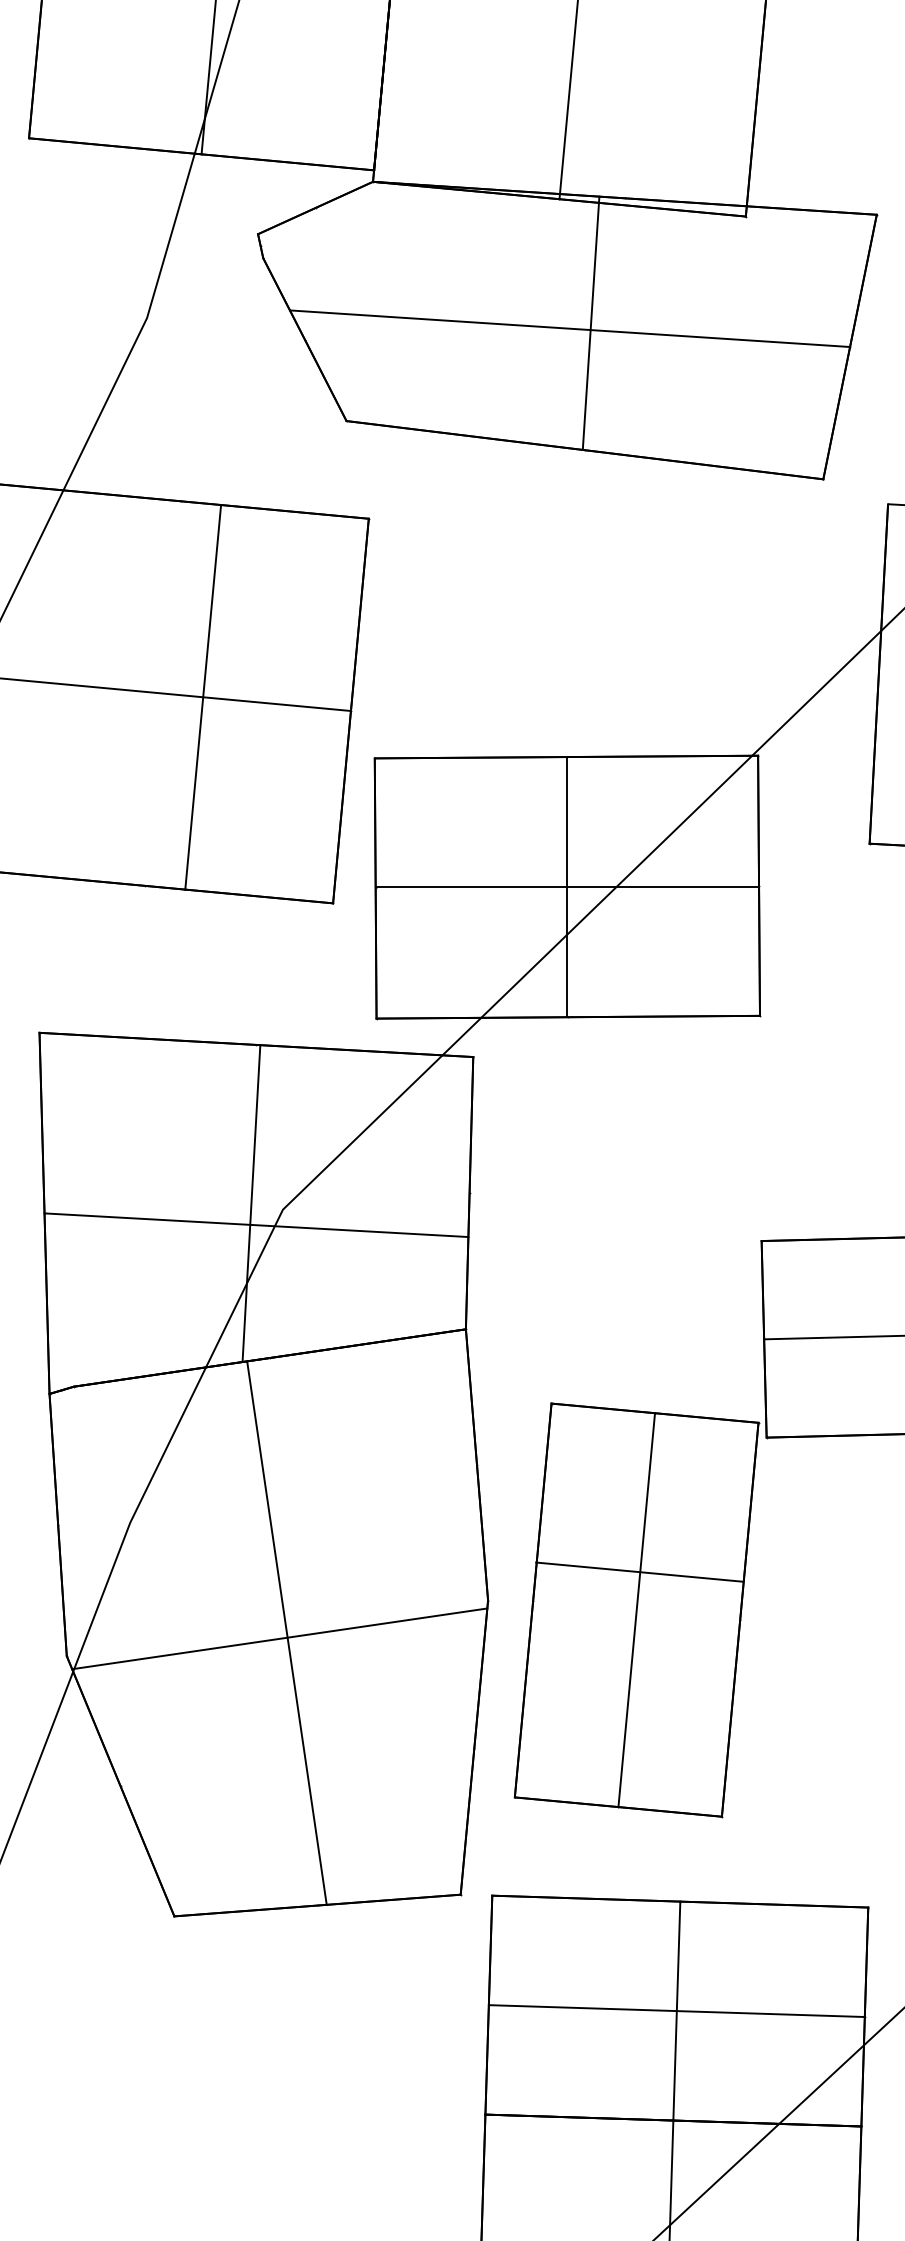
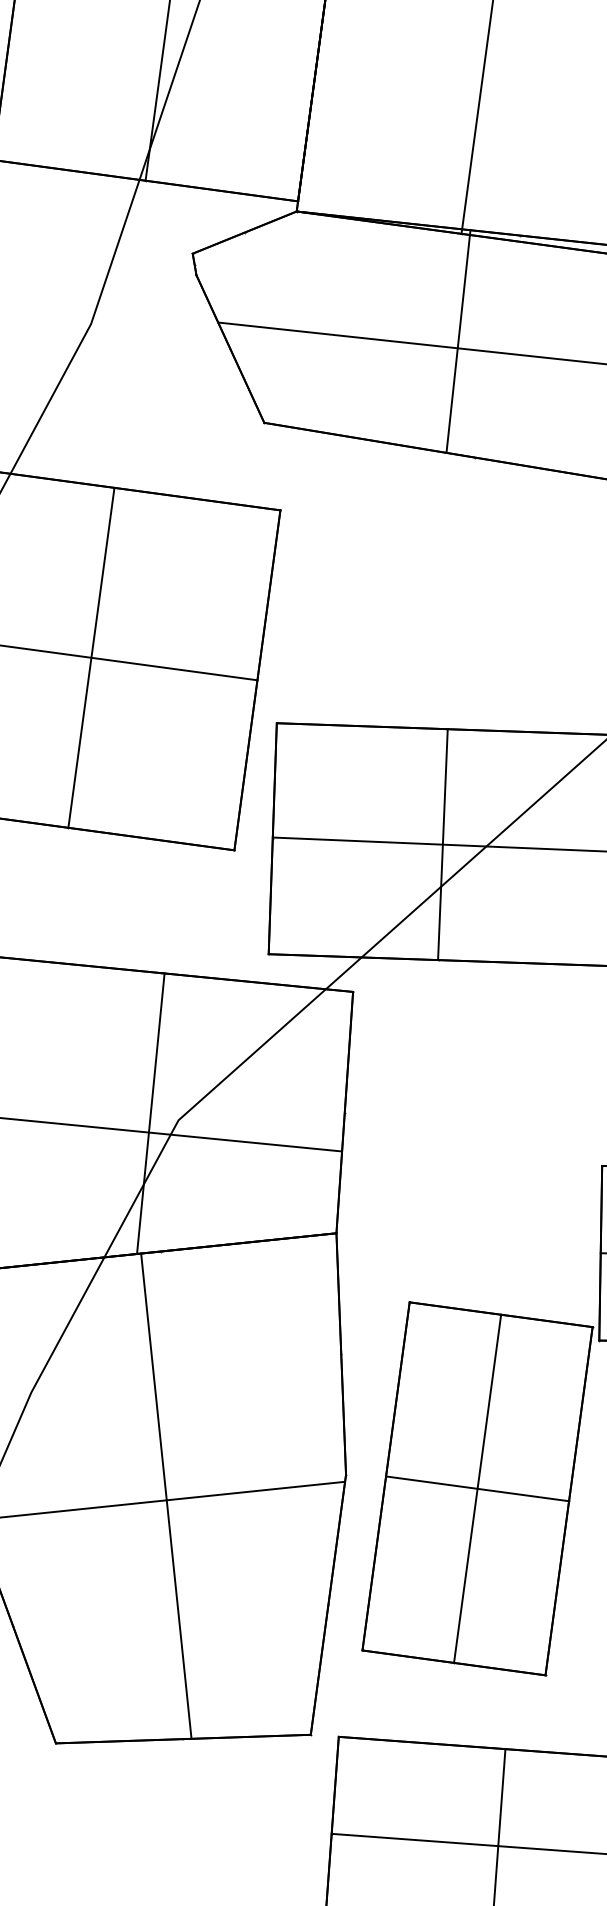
line: (590, 322) -> (457, 341), moved
line: (203, 697) -> (91, 657), moved
line: (639, 1571) -> (477, 1488), moved

